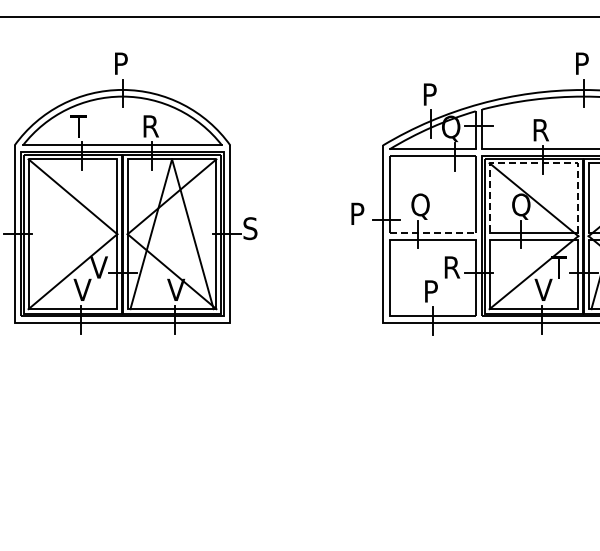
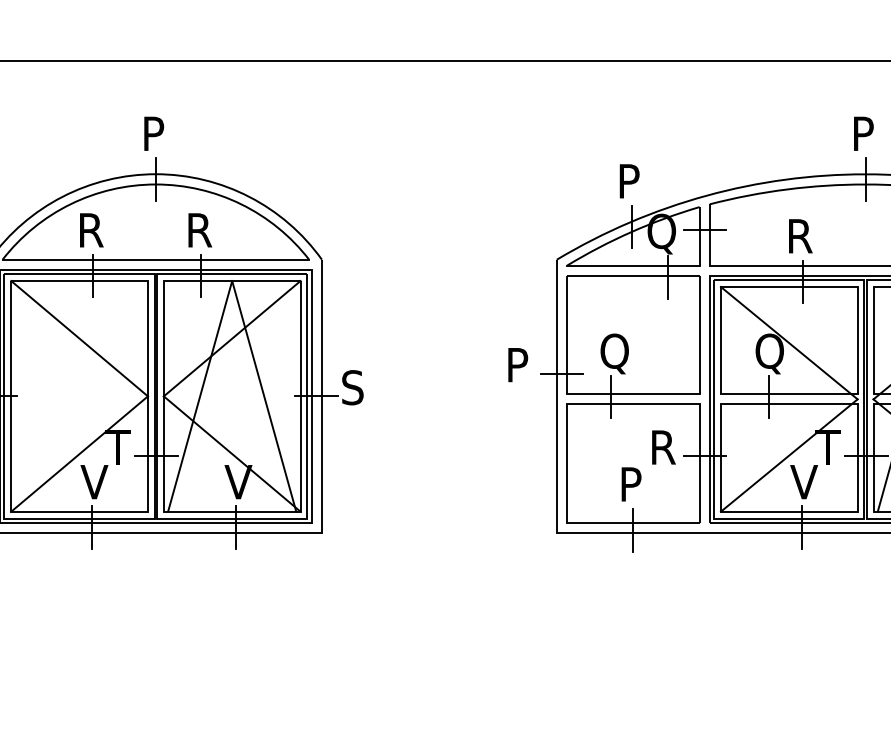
text: (79, 126) -> (89, 230), T -> R
line: (533, 163) -> (788, 287), dashed -> solid
line: (433, 232) -> (634, 393), dashed -> solid
text: (98, 267) -> (118, 447), V -> T

